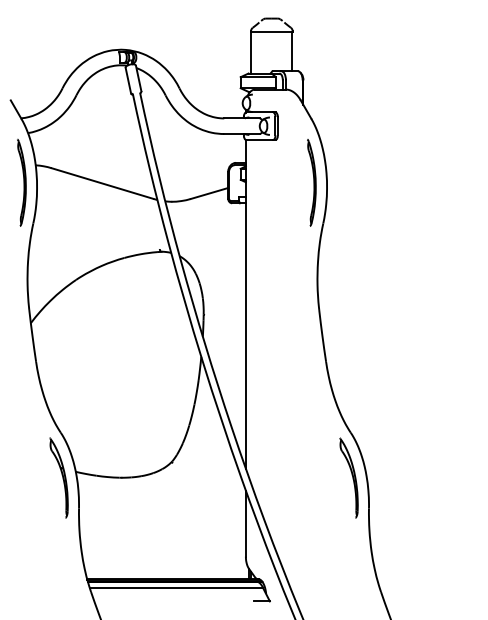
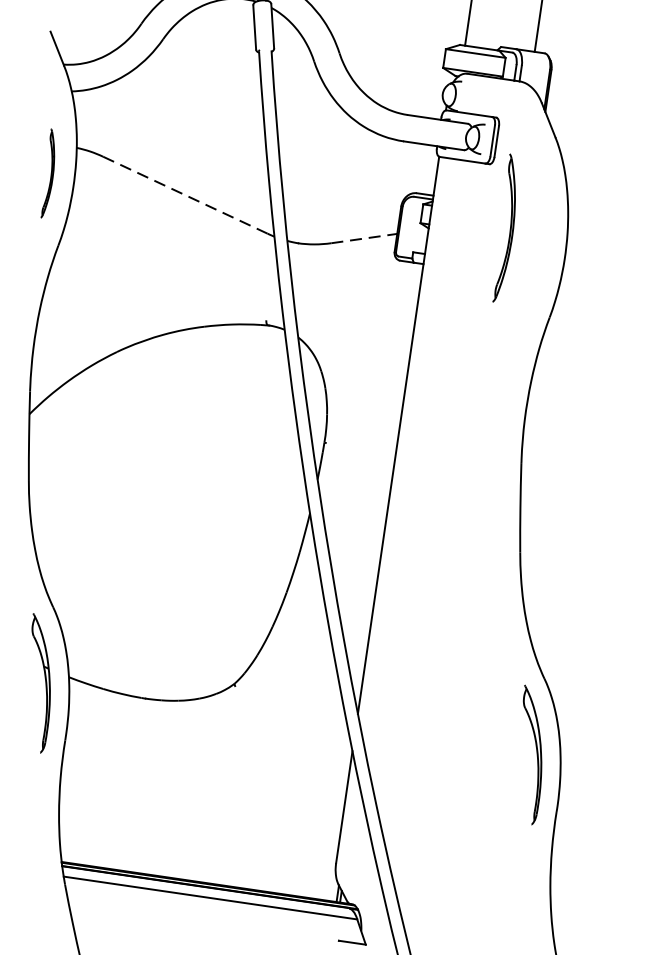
part: (21, 182) -> (48, 173), size x0.6
part: (311, 182) -> (505, 228), moved
line: (102, 183) -> (185, 195), solid -> dashed
line: (210, 193) -> (365, 238), solid -> dashed

